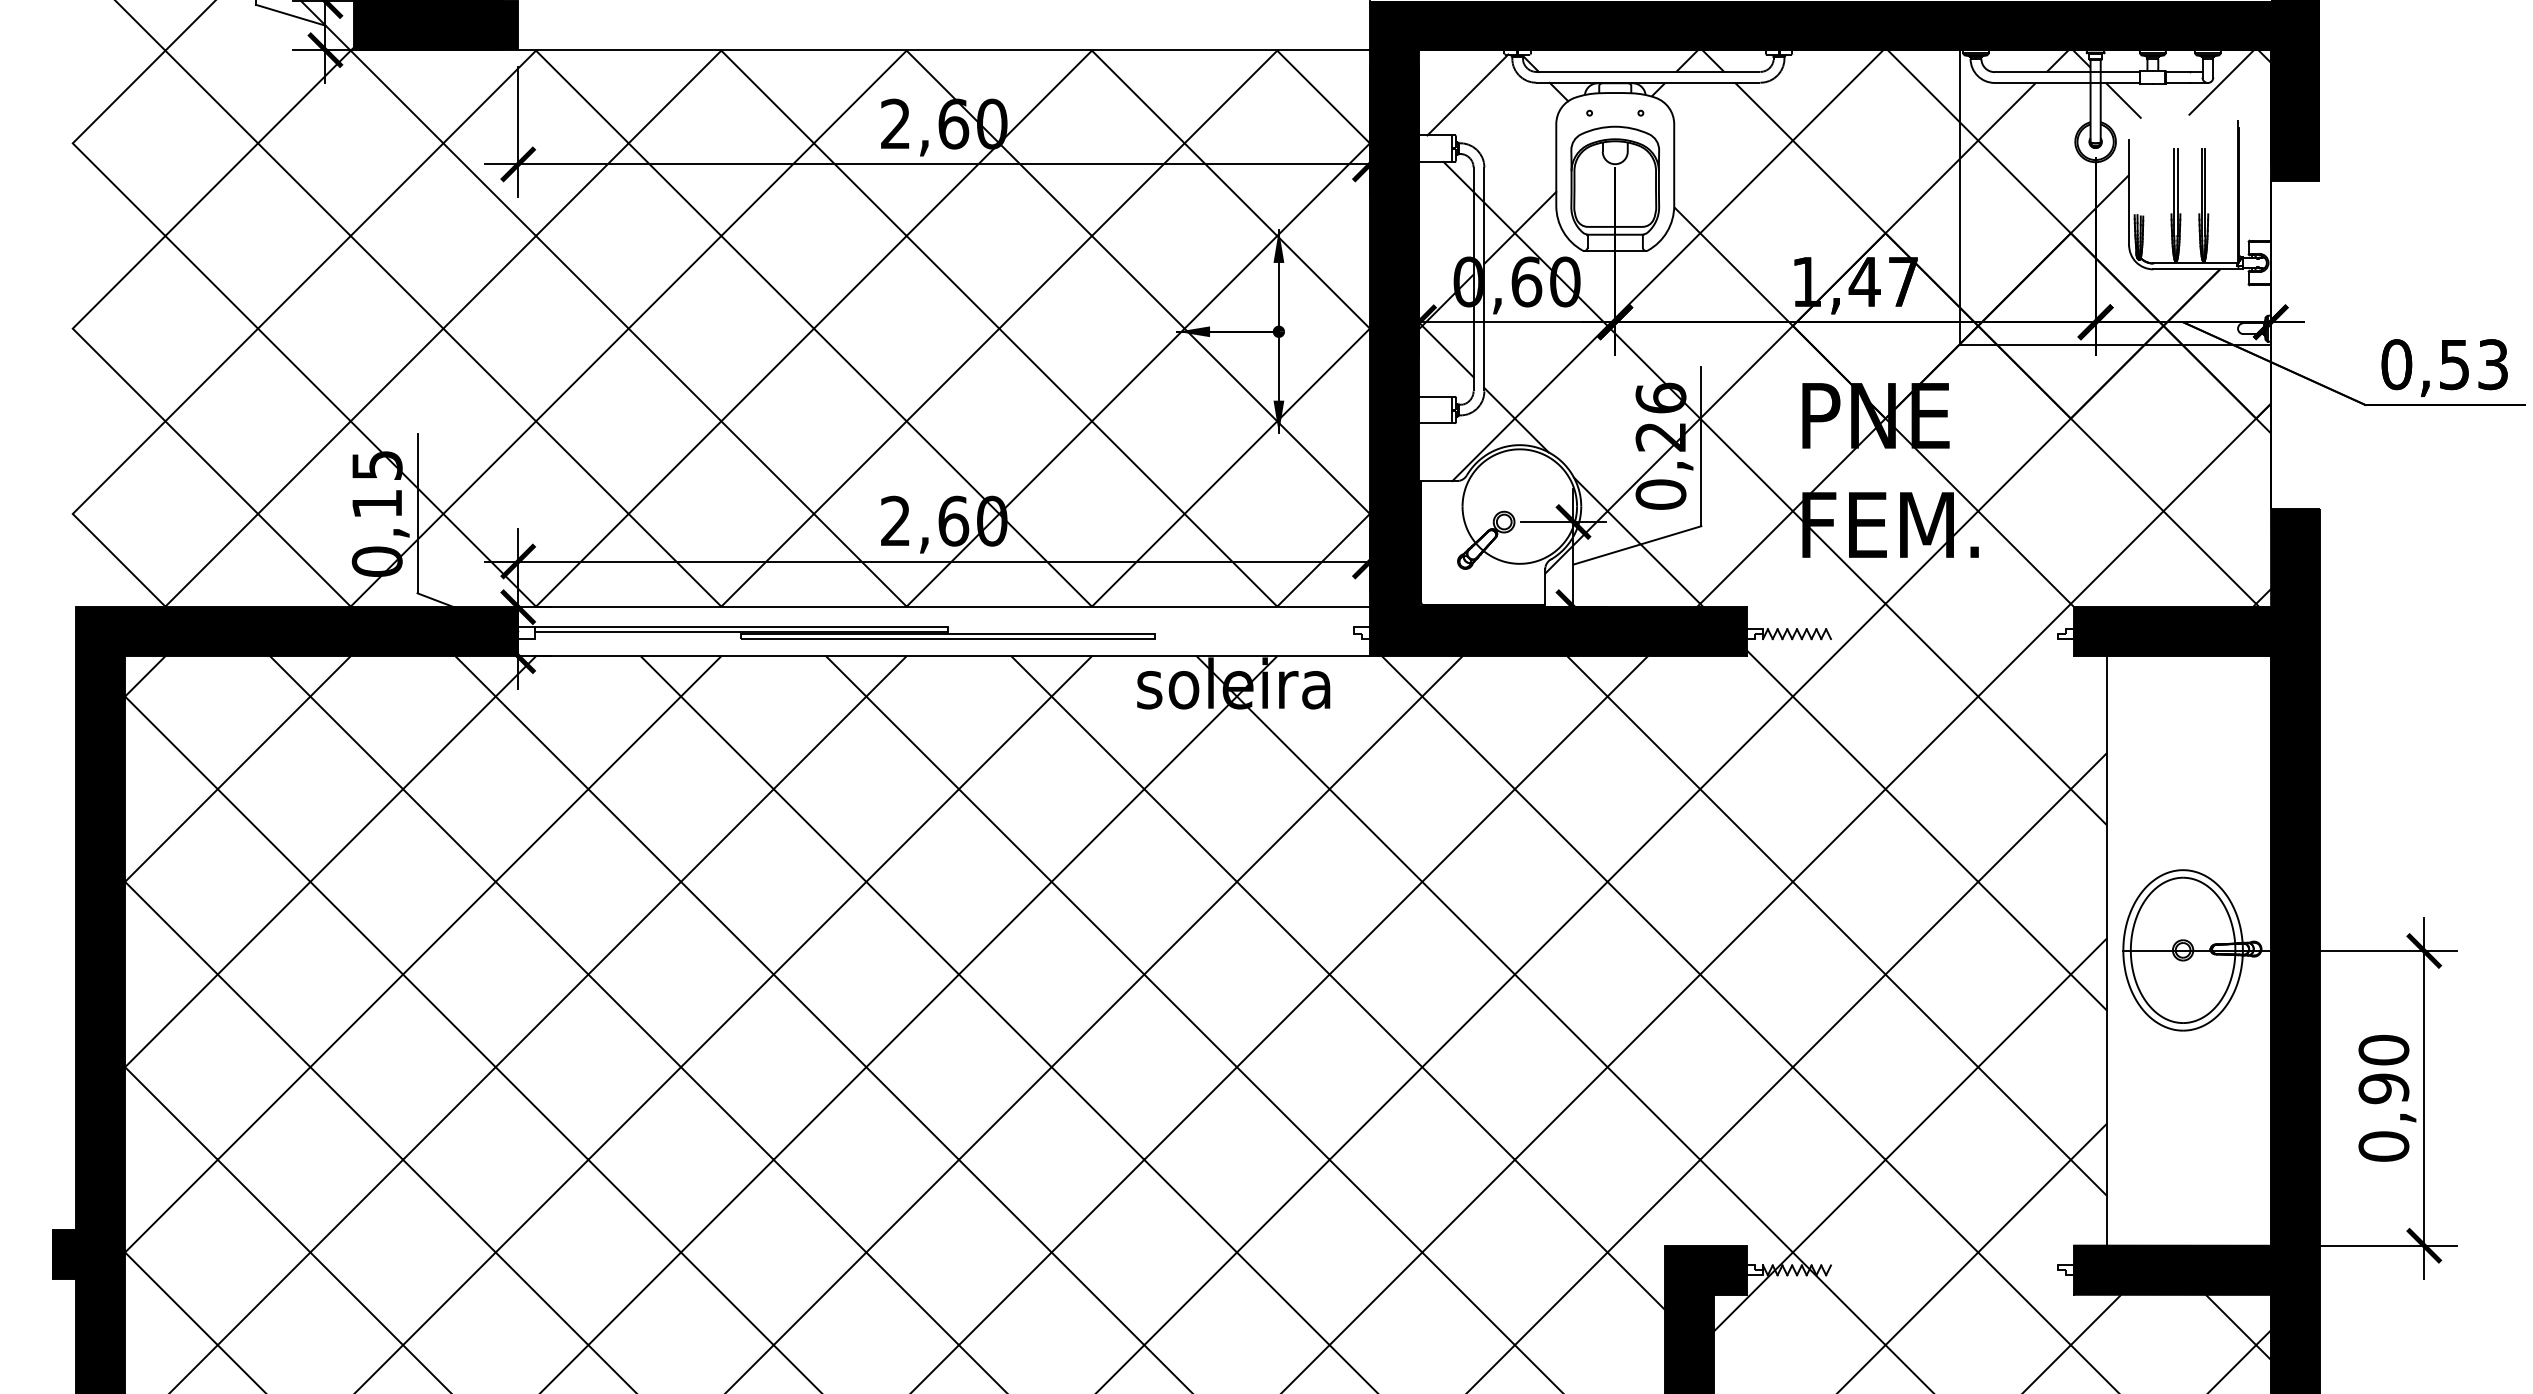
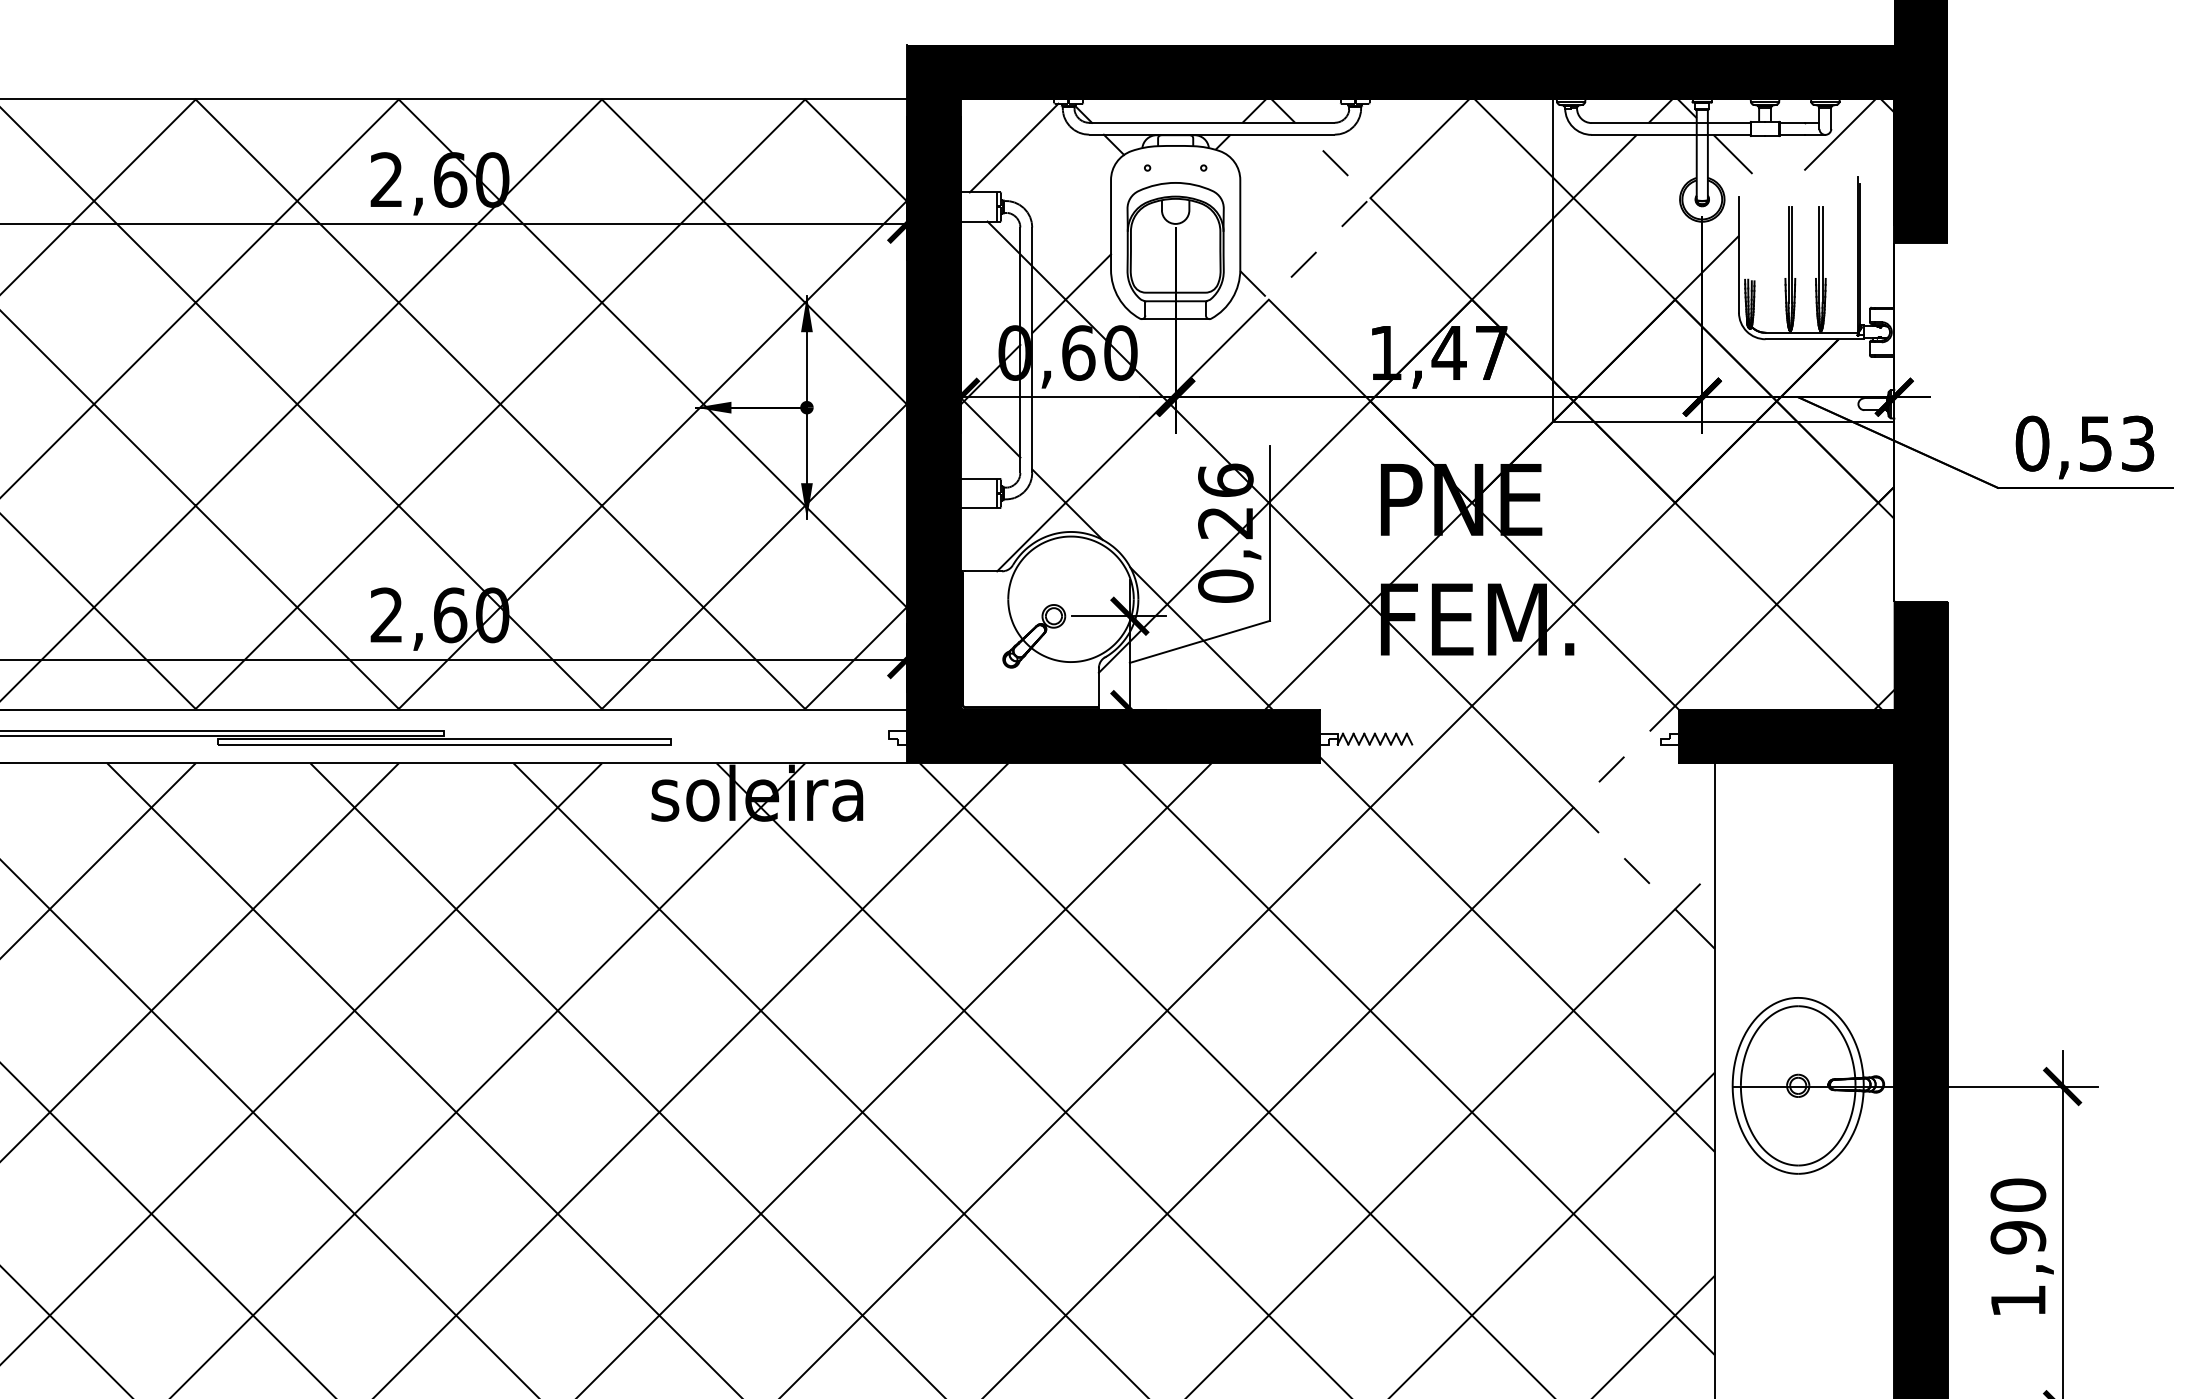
line: (1762, 170) -> (1337, 230), solid -> dashed
line: (1996, 714) -> (1593, 827), solid -> dashed
text: (2383, 1146) -> (2017, 1300), 0,90 -> 1,90

